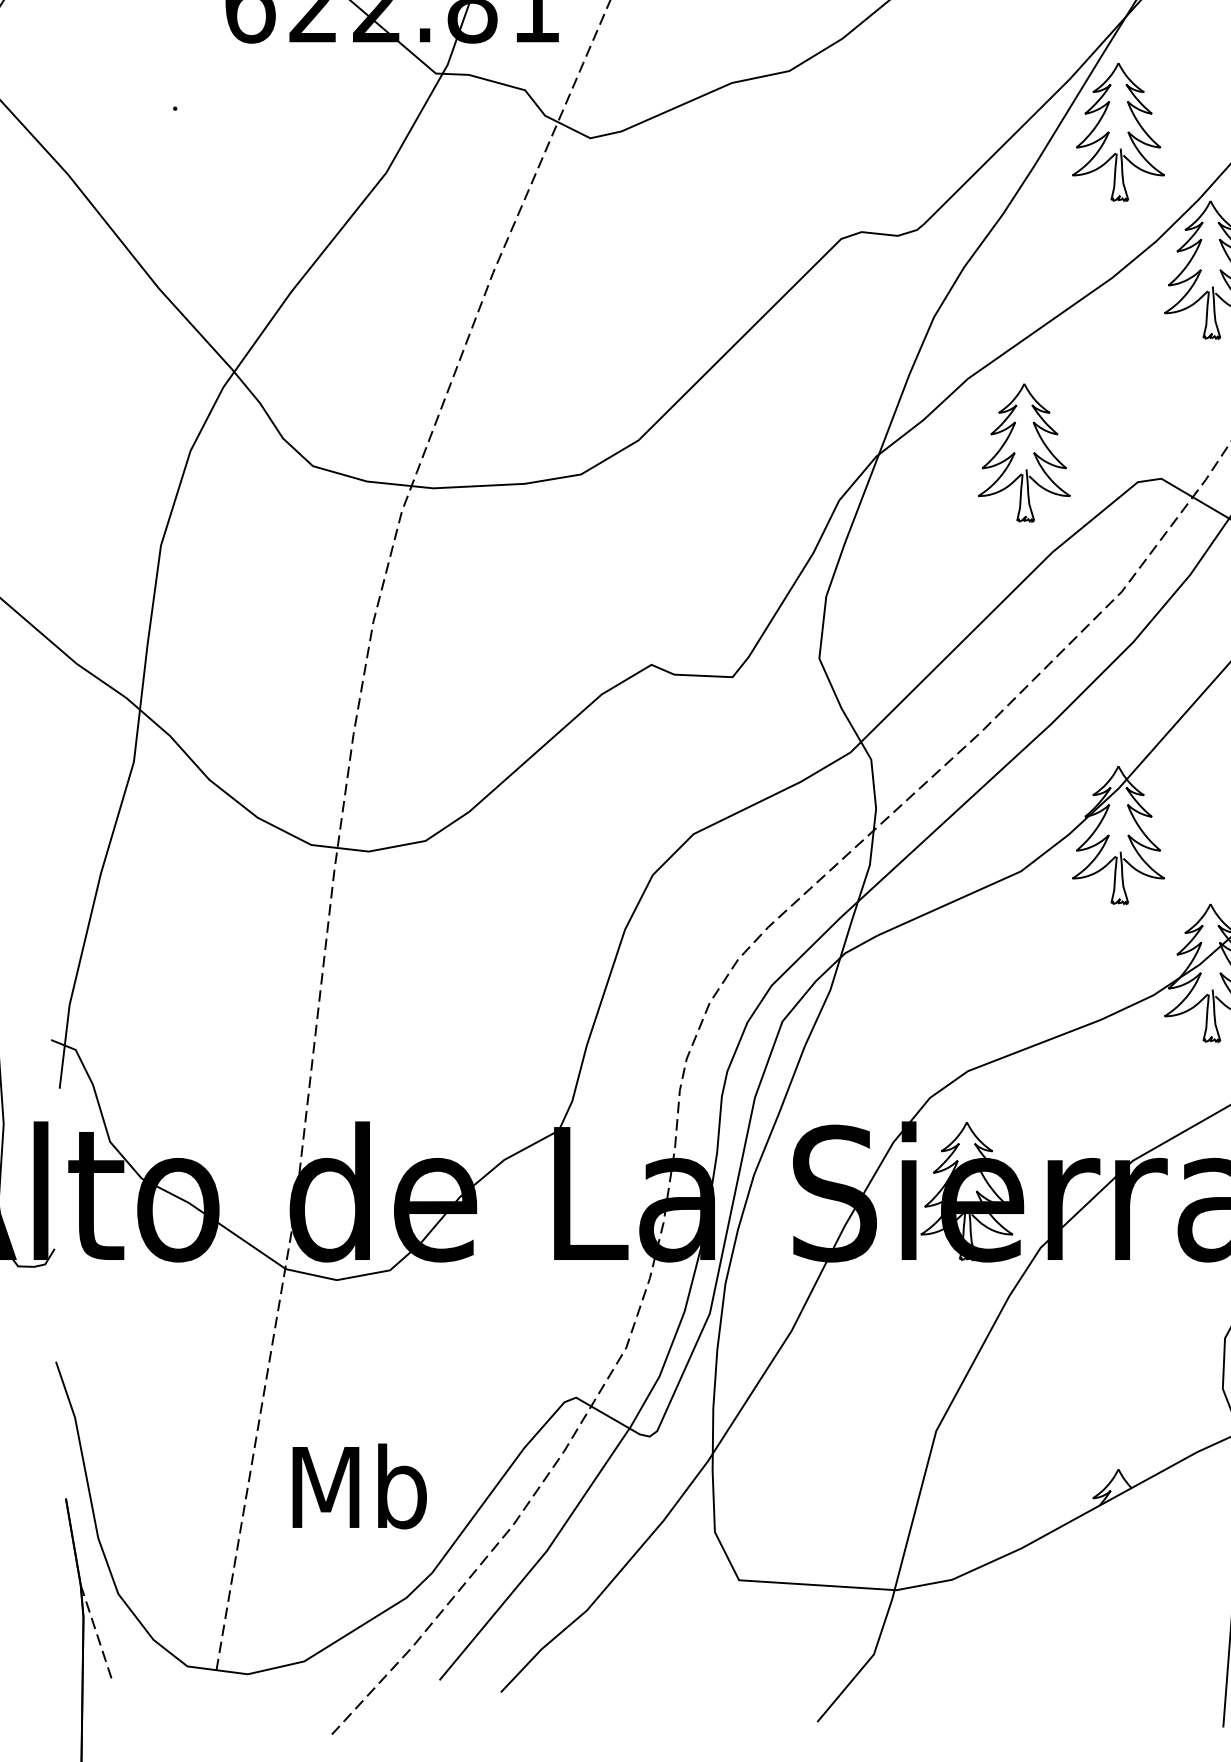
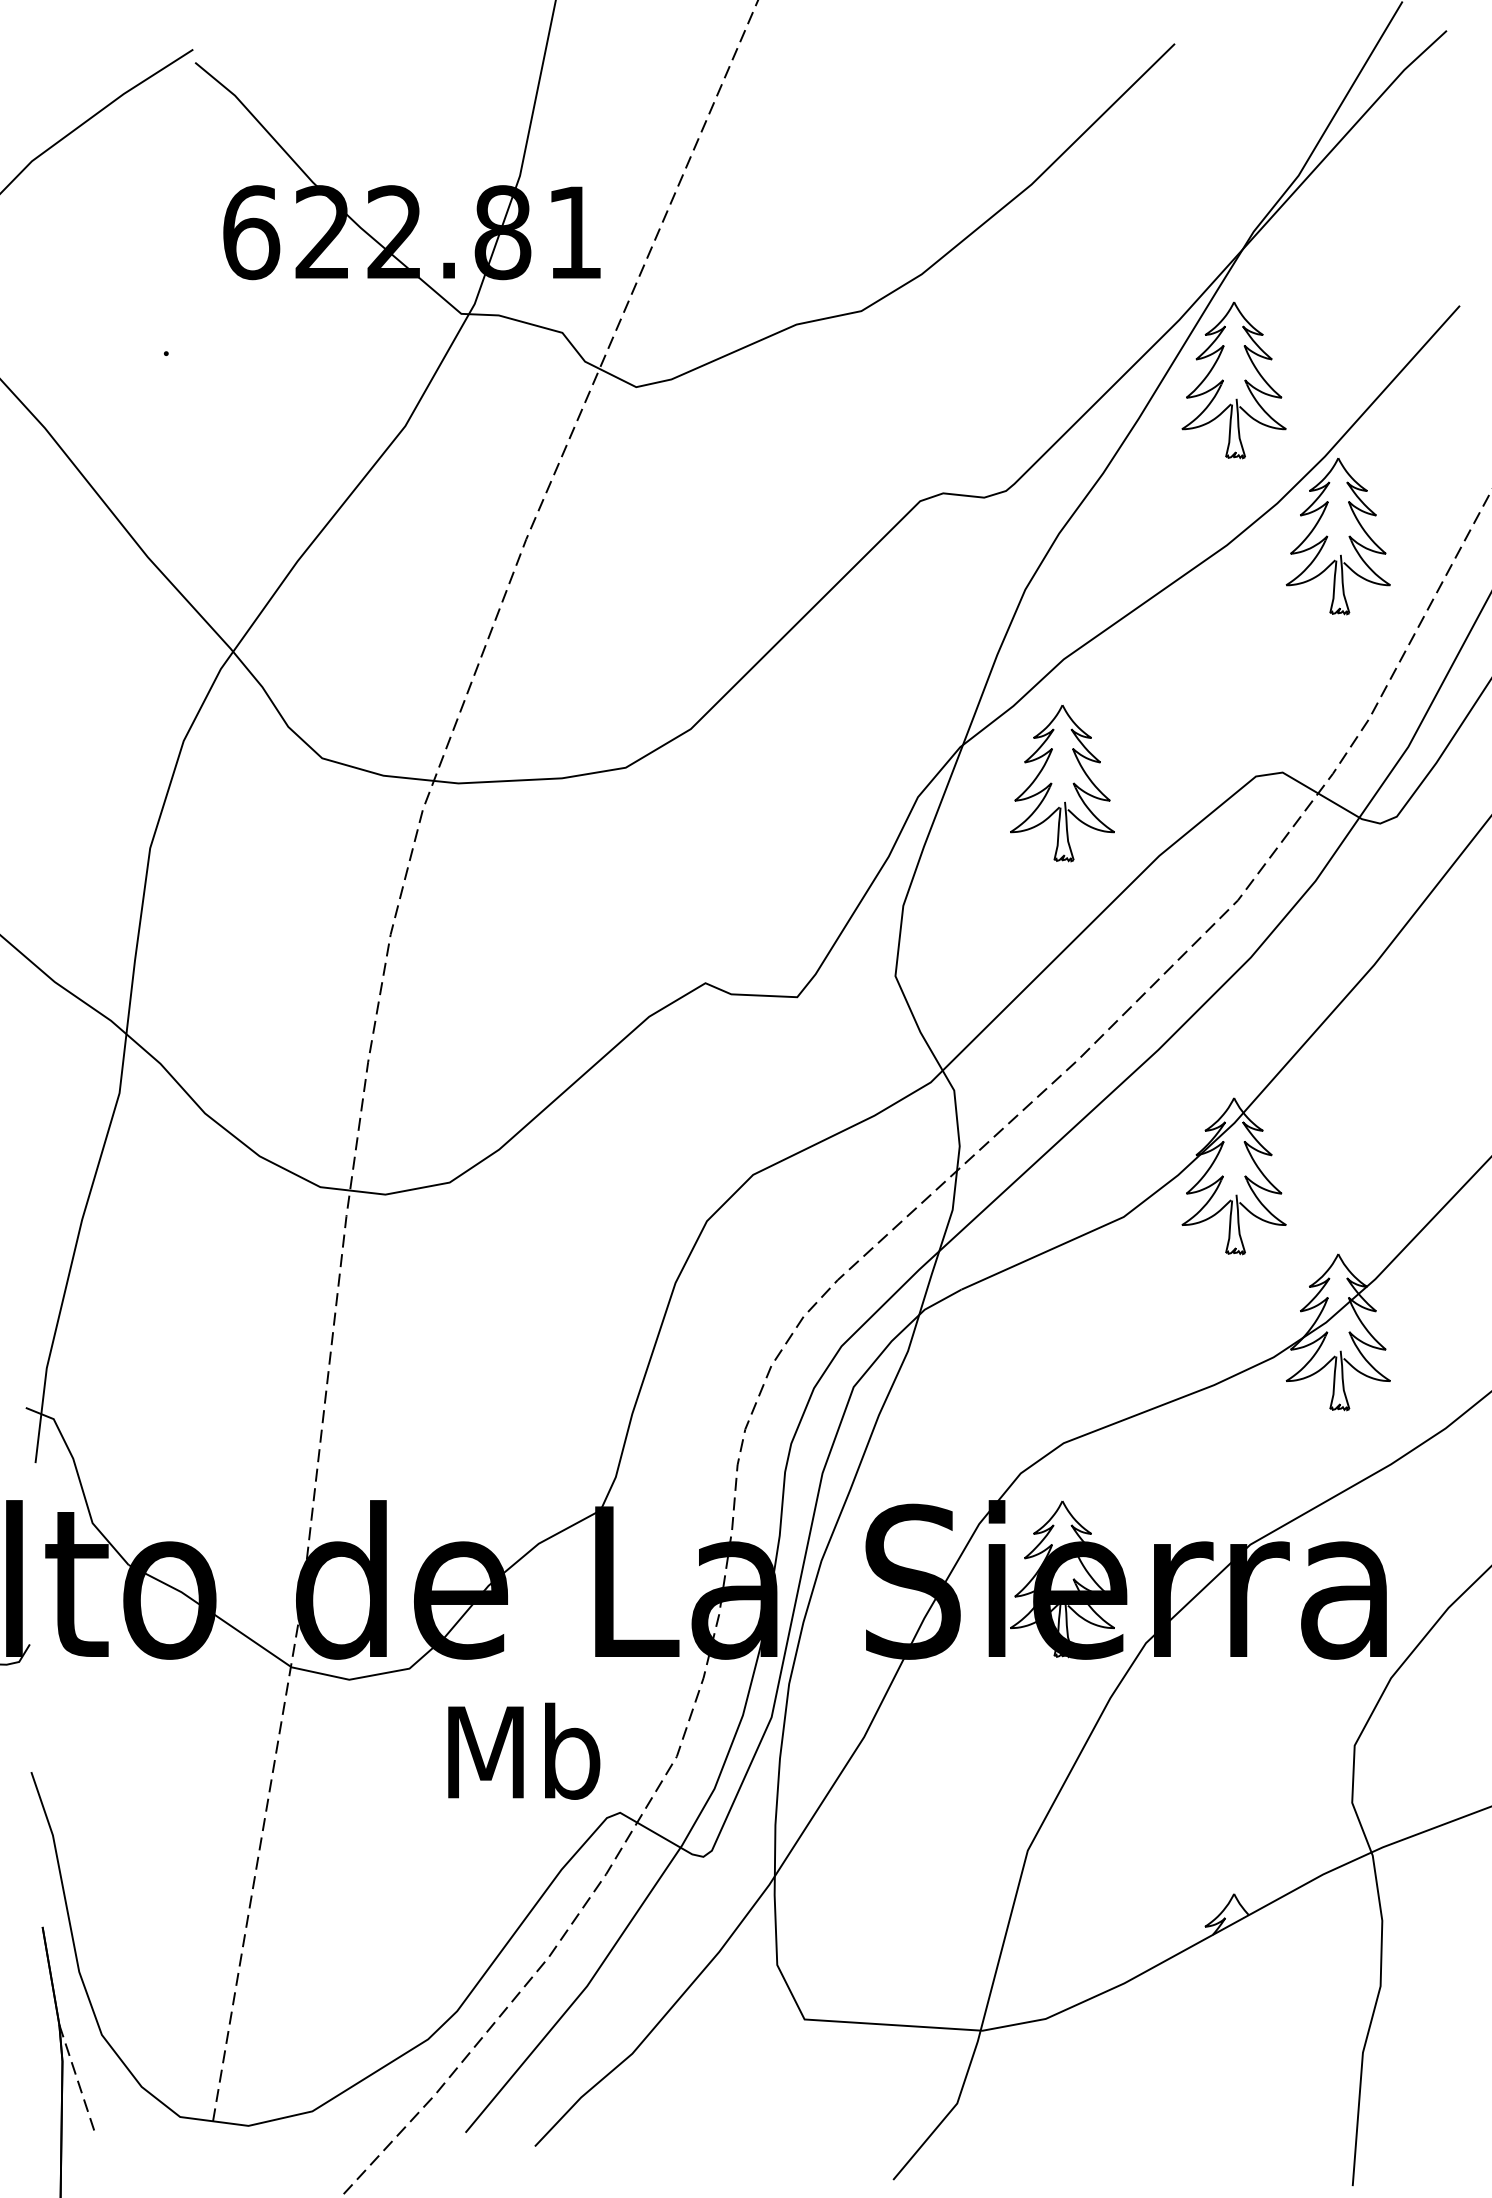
part: (1024, 453) -> (1062, 783), moved
text: (360, 1485) -> (524, 1750), moved

